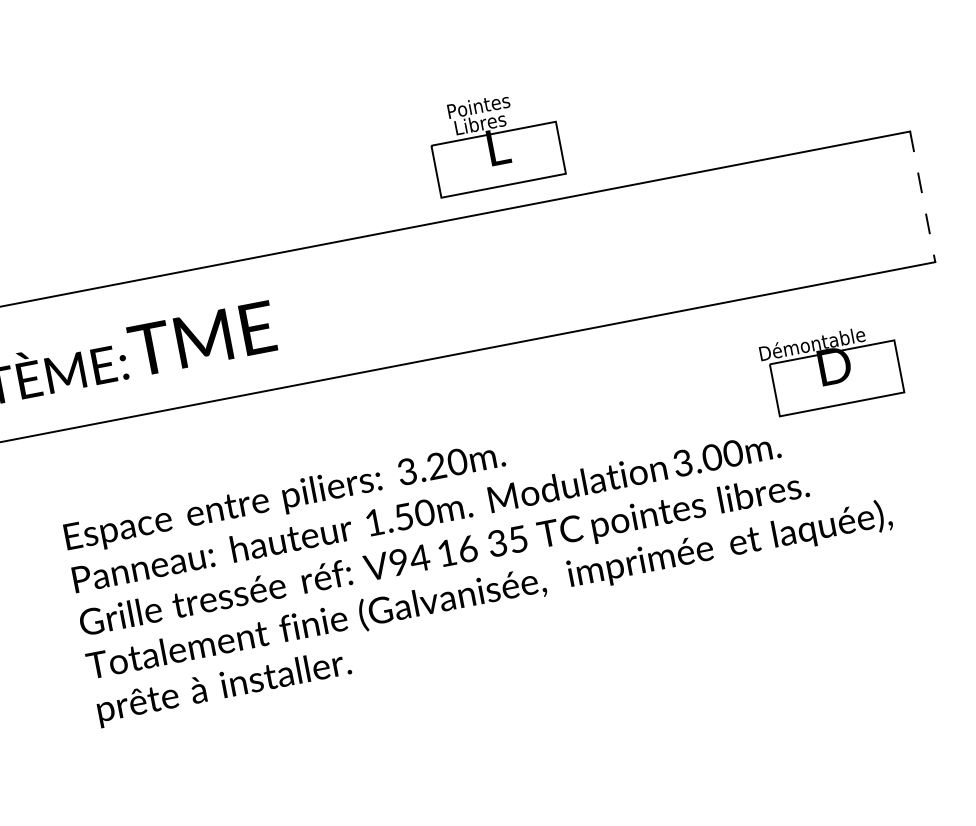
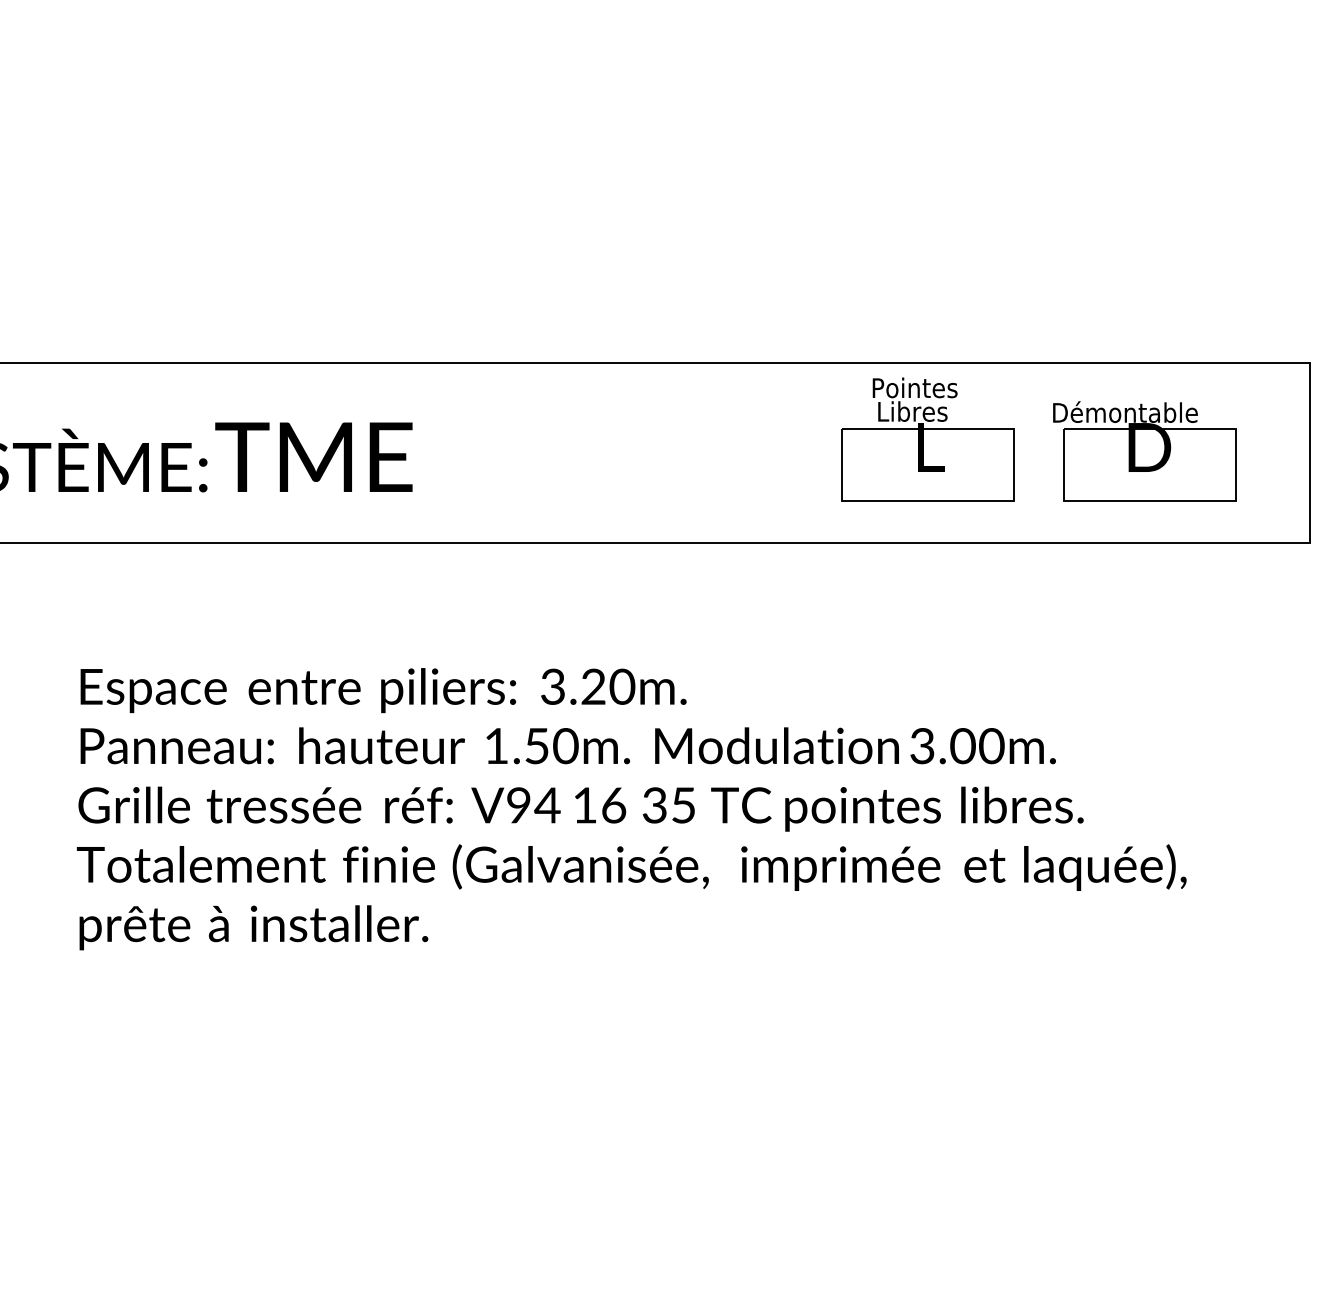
part: (494, 141) -> (927, 439), moved
line: (923, 197) -> (1310, 453), dashed -> solid
part: (831, 369) -> (1144, 451), moved

